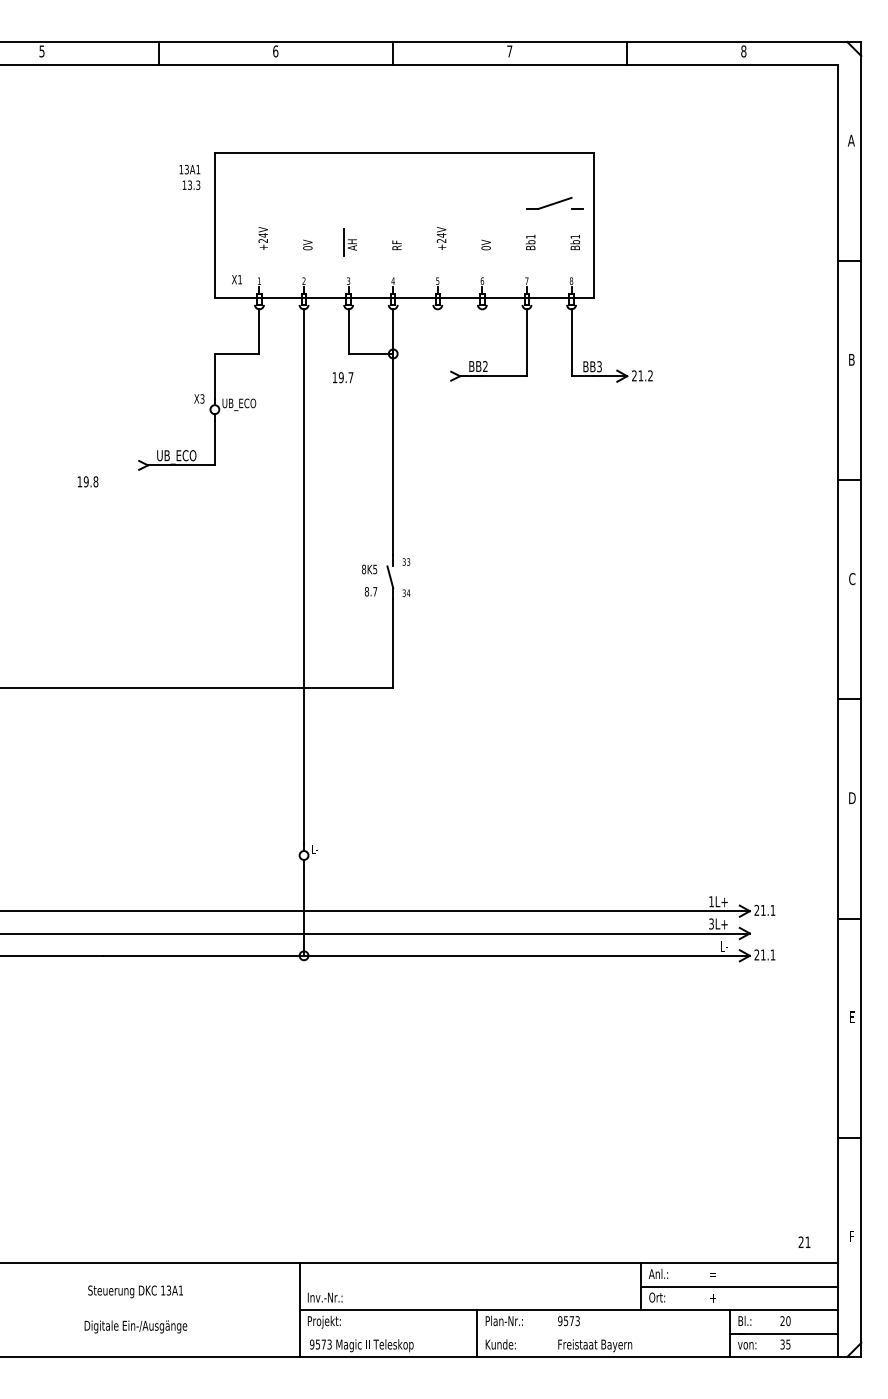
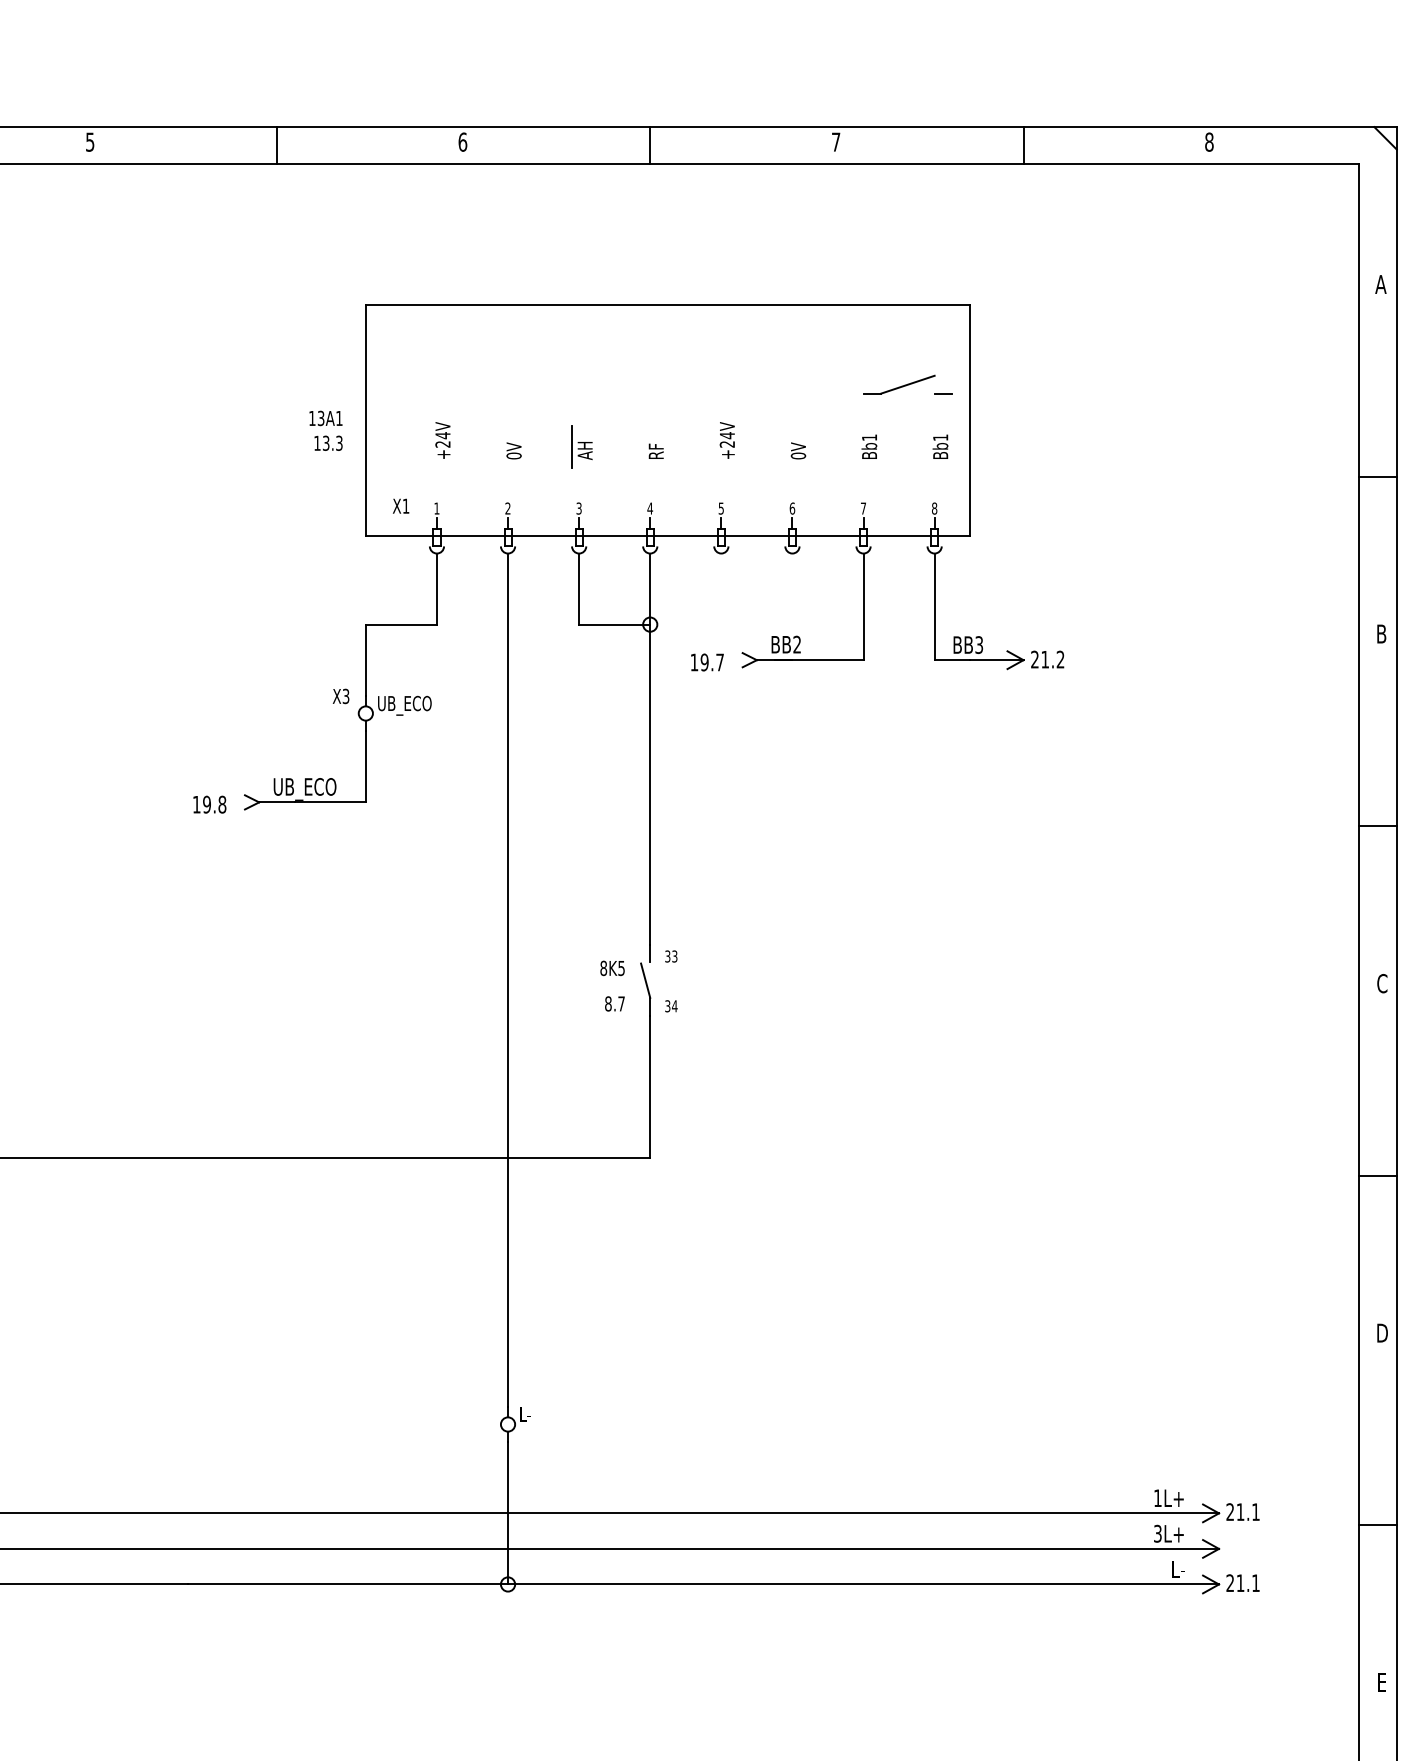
text: (189, 176) -> (325, 429), moved
text: (342, 377) -> (706, 662), moved
text: (87, 481) -> (208, 804), moved

